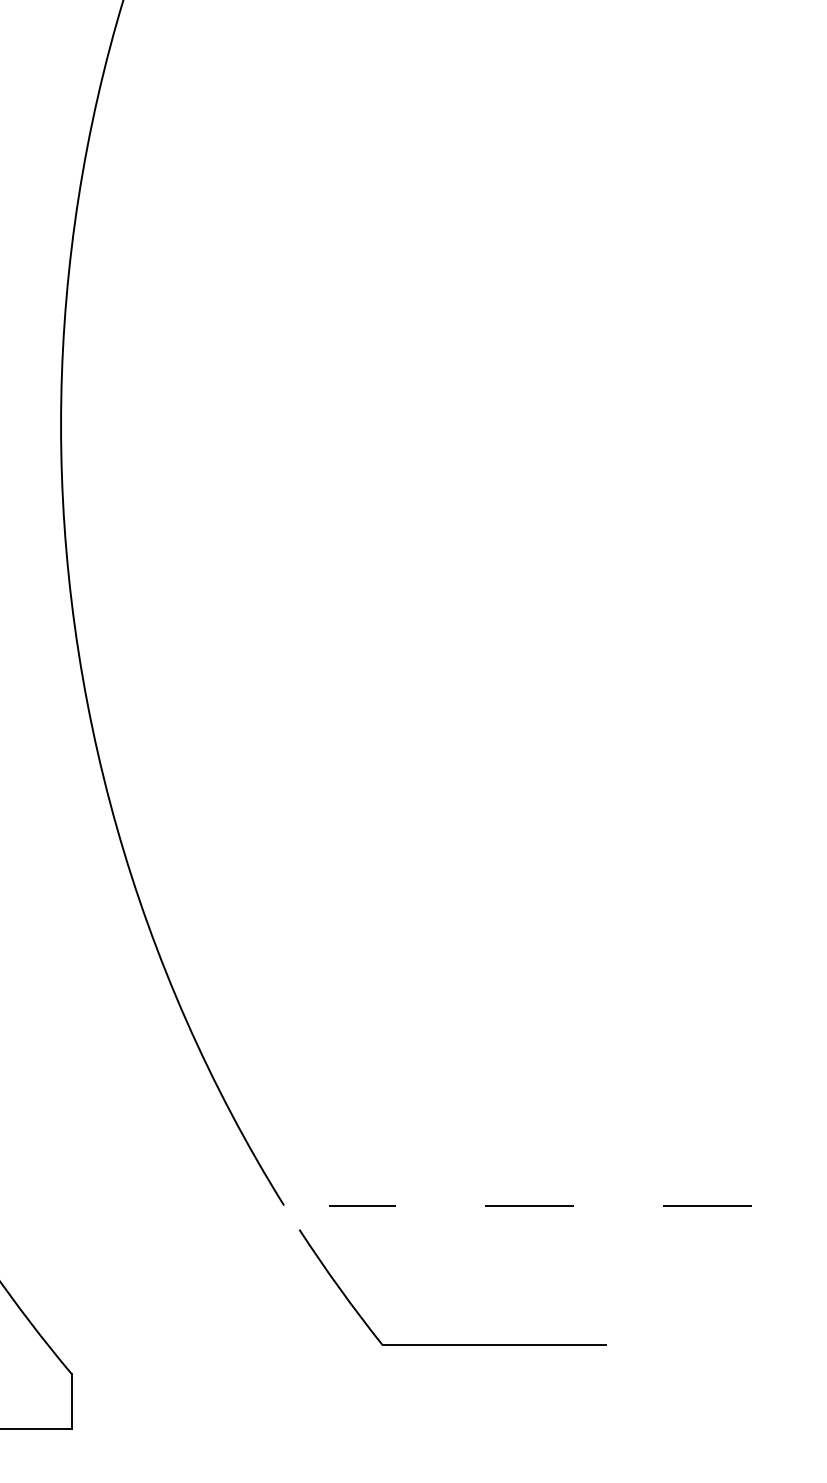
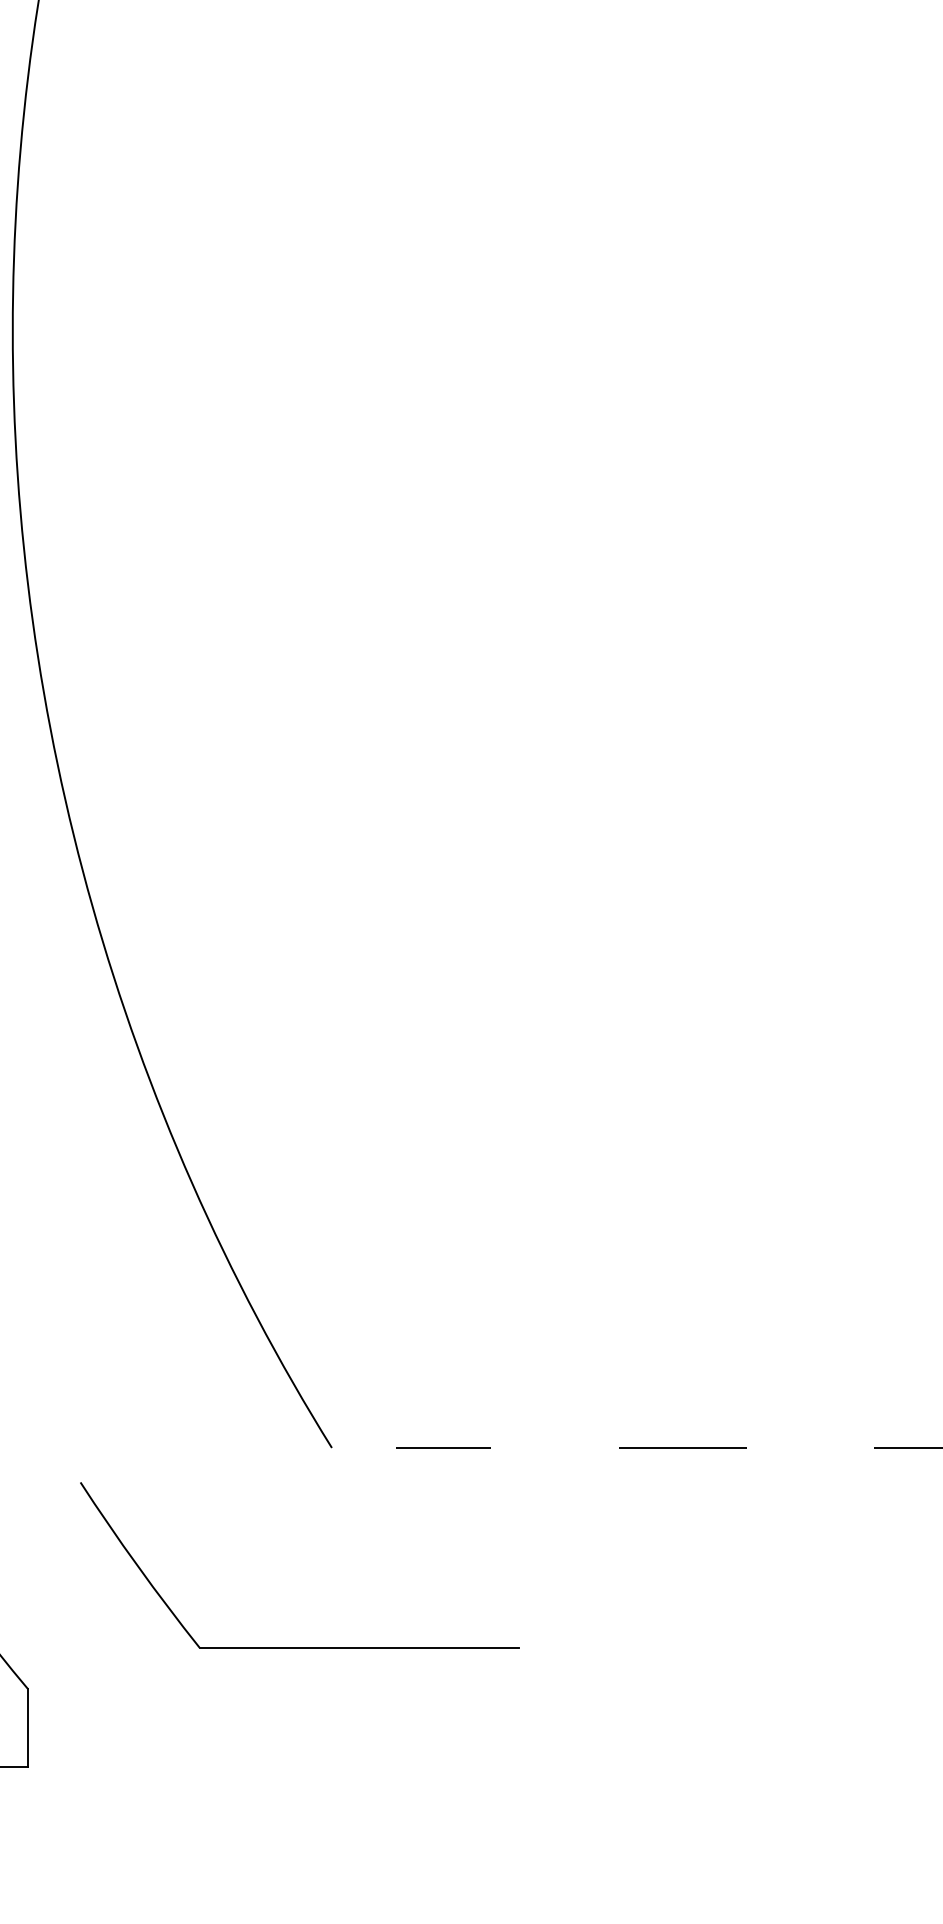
part: (452, 1344) -> (299, 1646), moved

